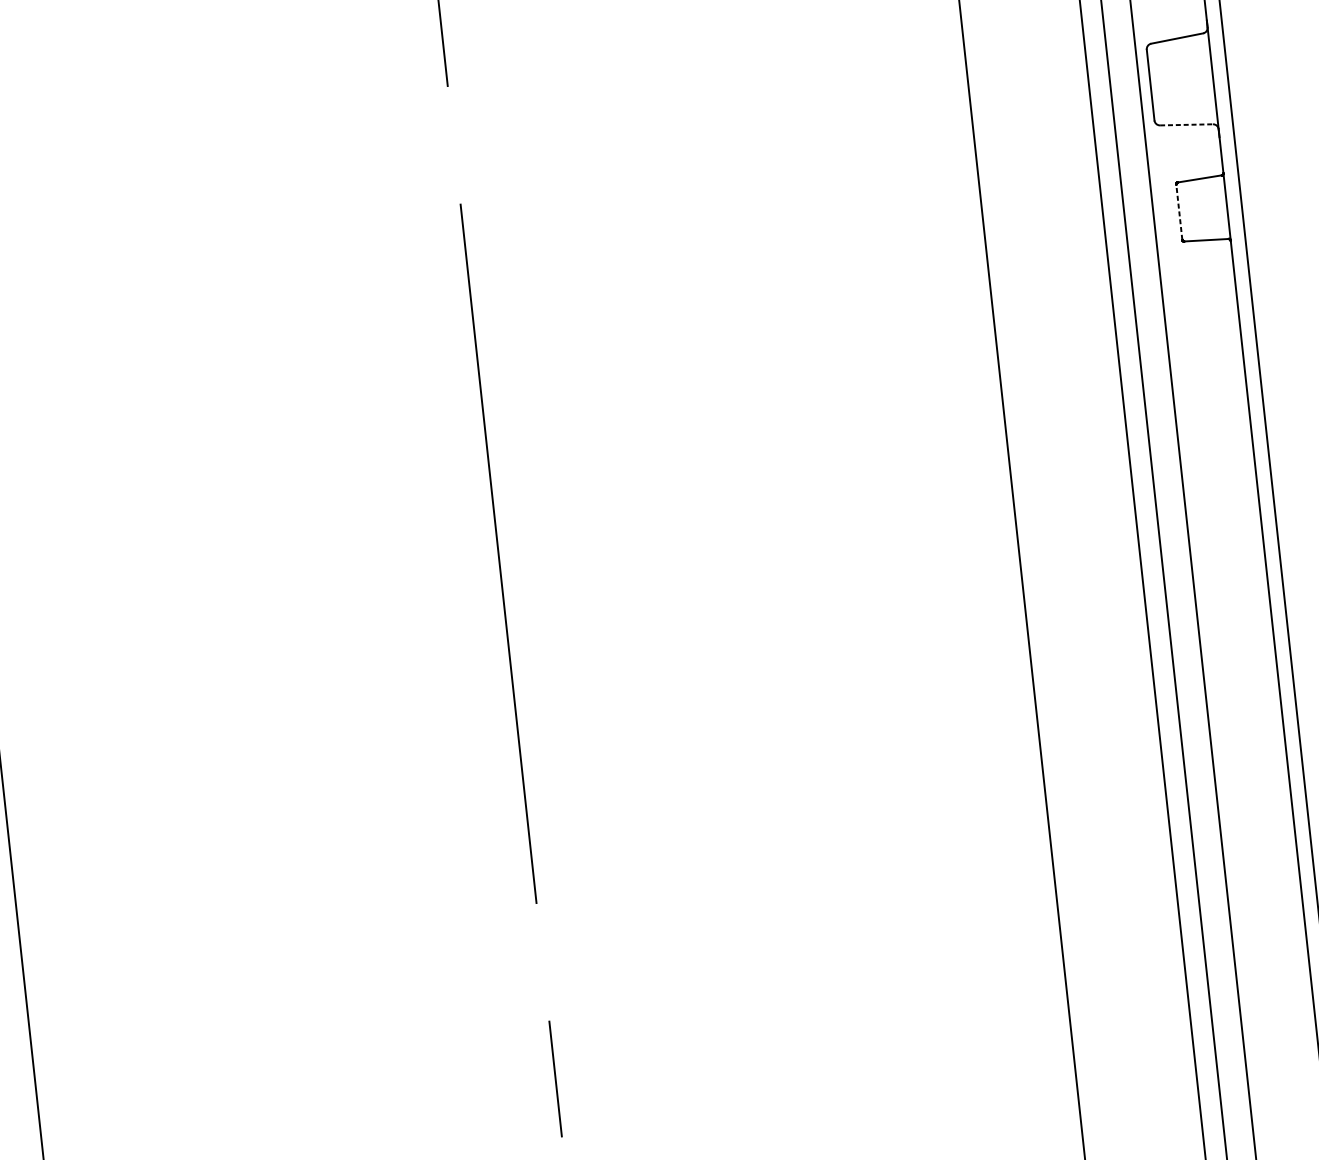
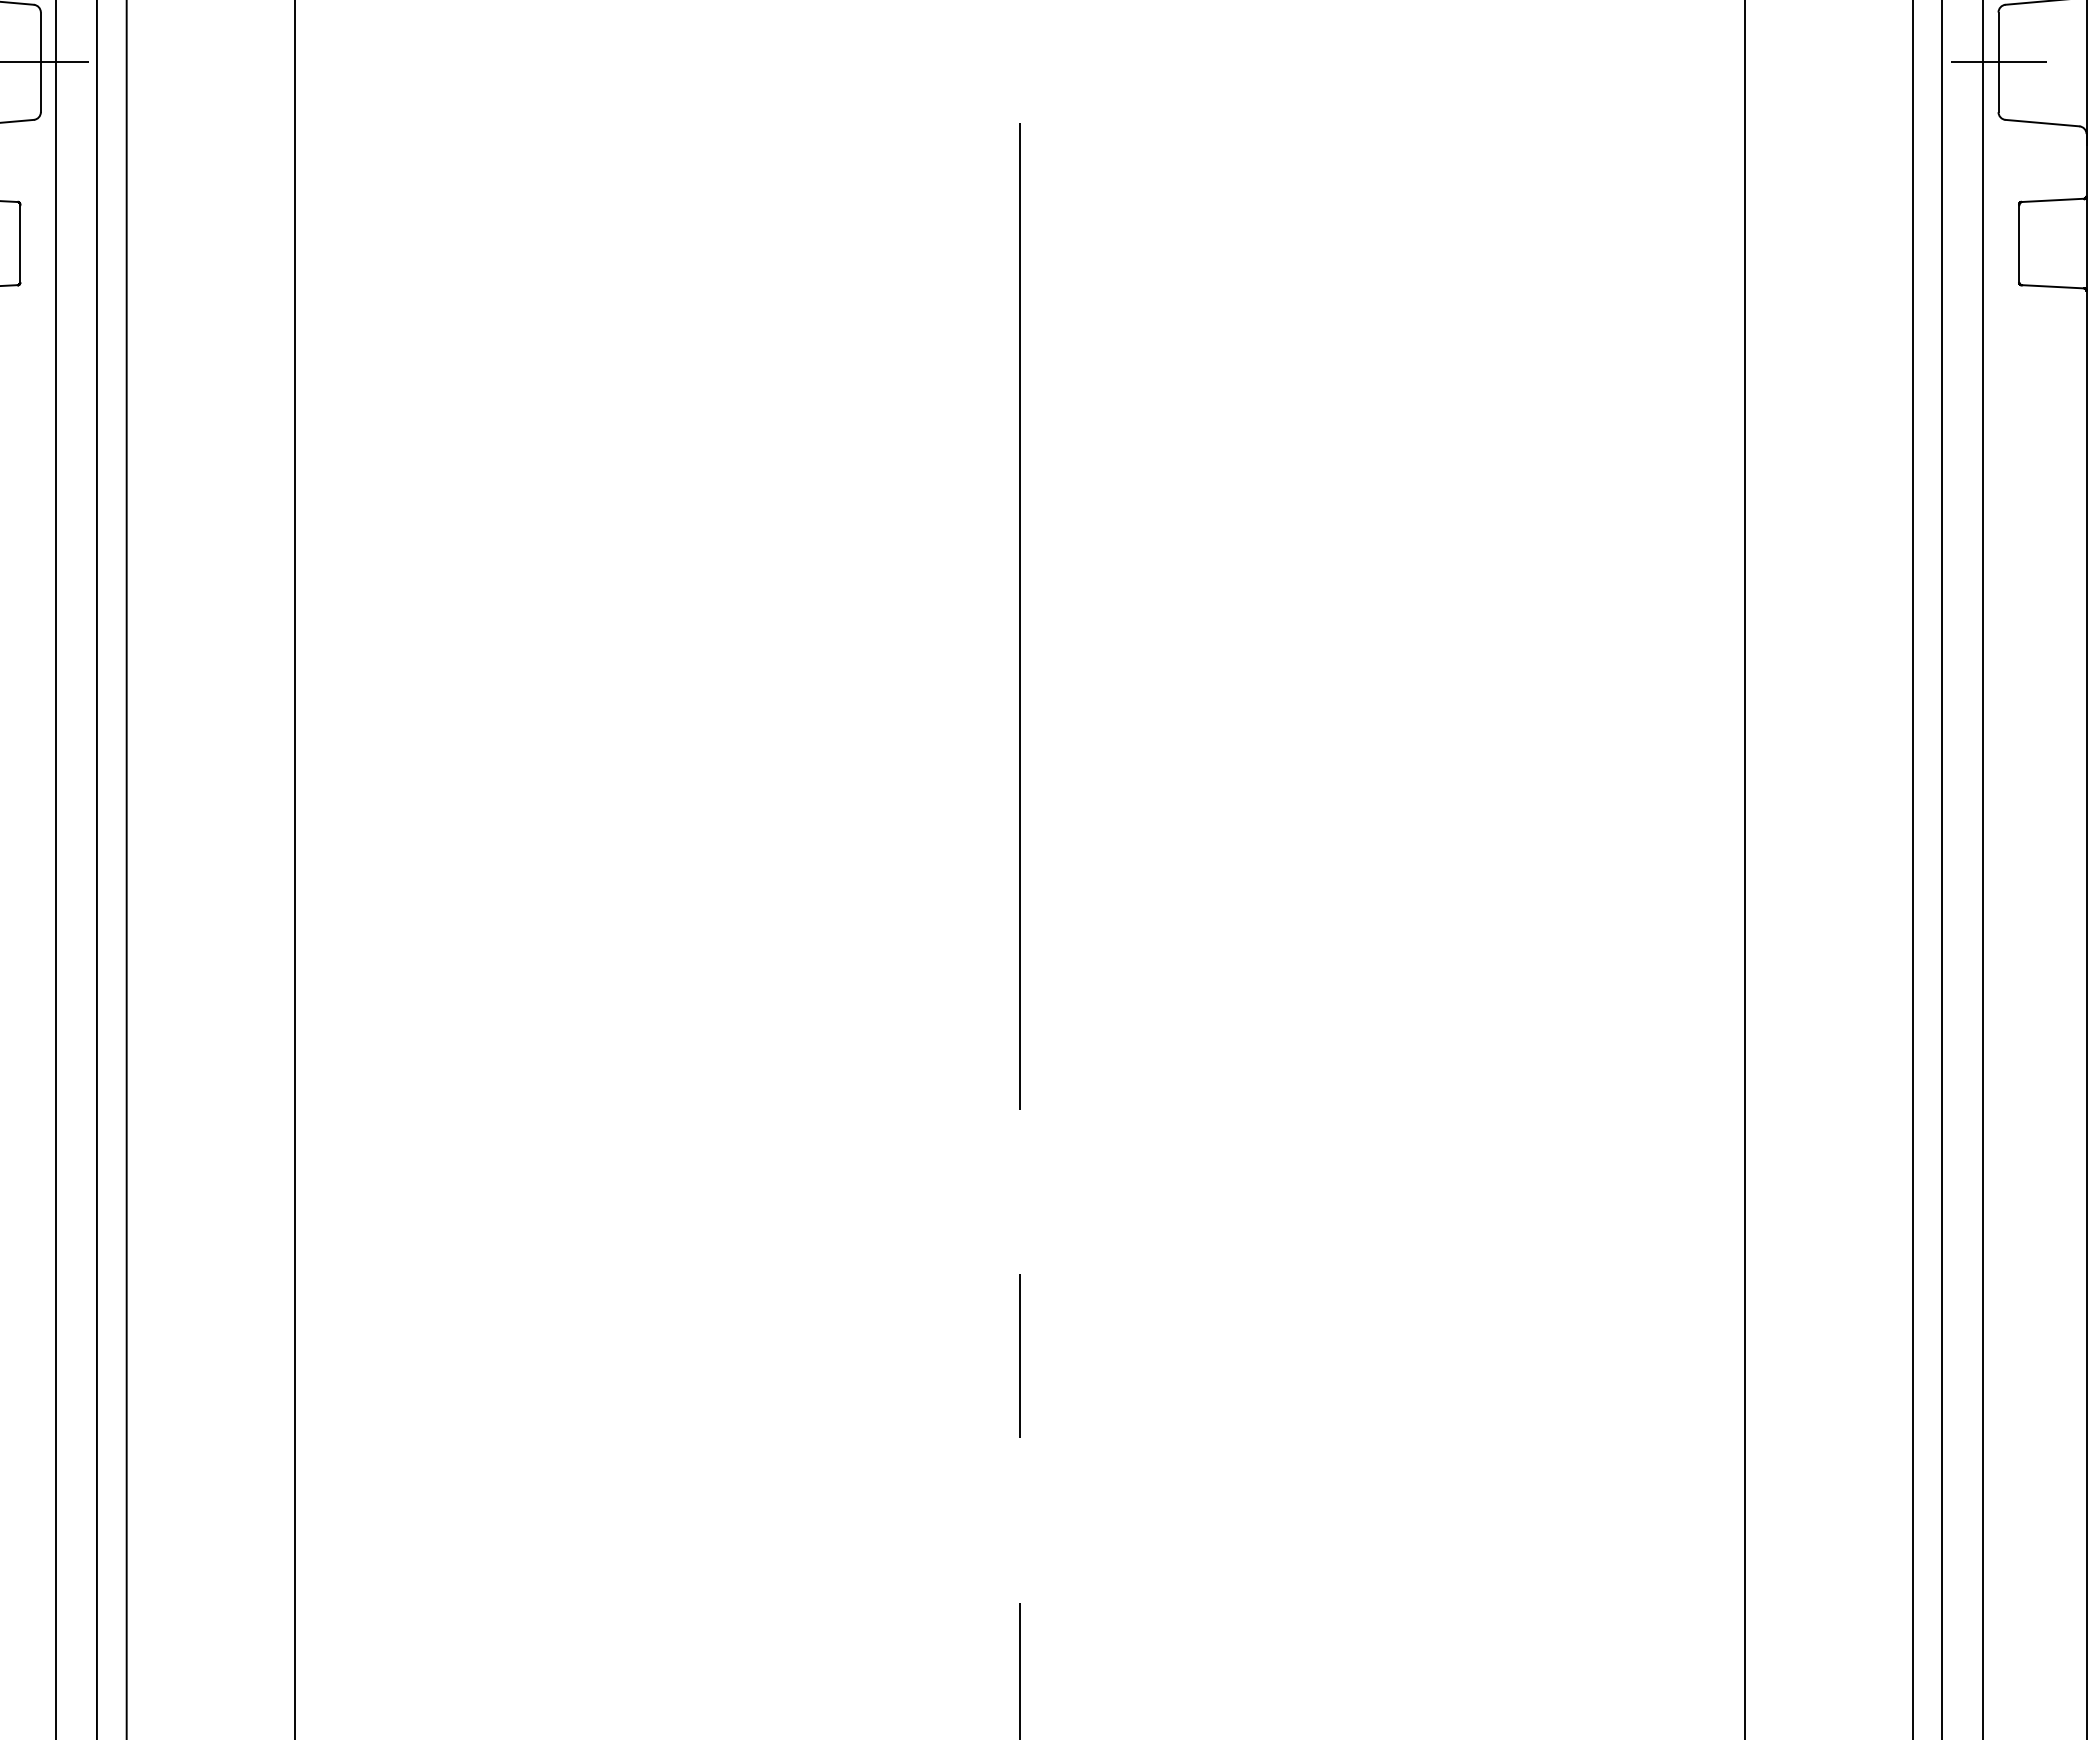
line: (1150, 85) -> (1998, 62), added
line: (1187, 125) -> (2043, 123), dashed -> solid
line: (1179, 212) -> (2019, 243), dashed -> solid

